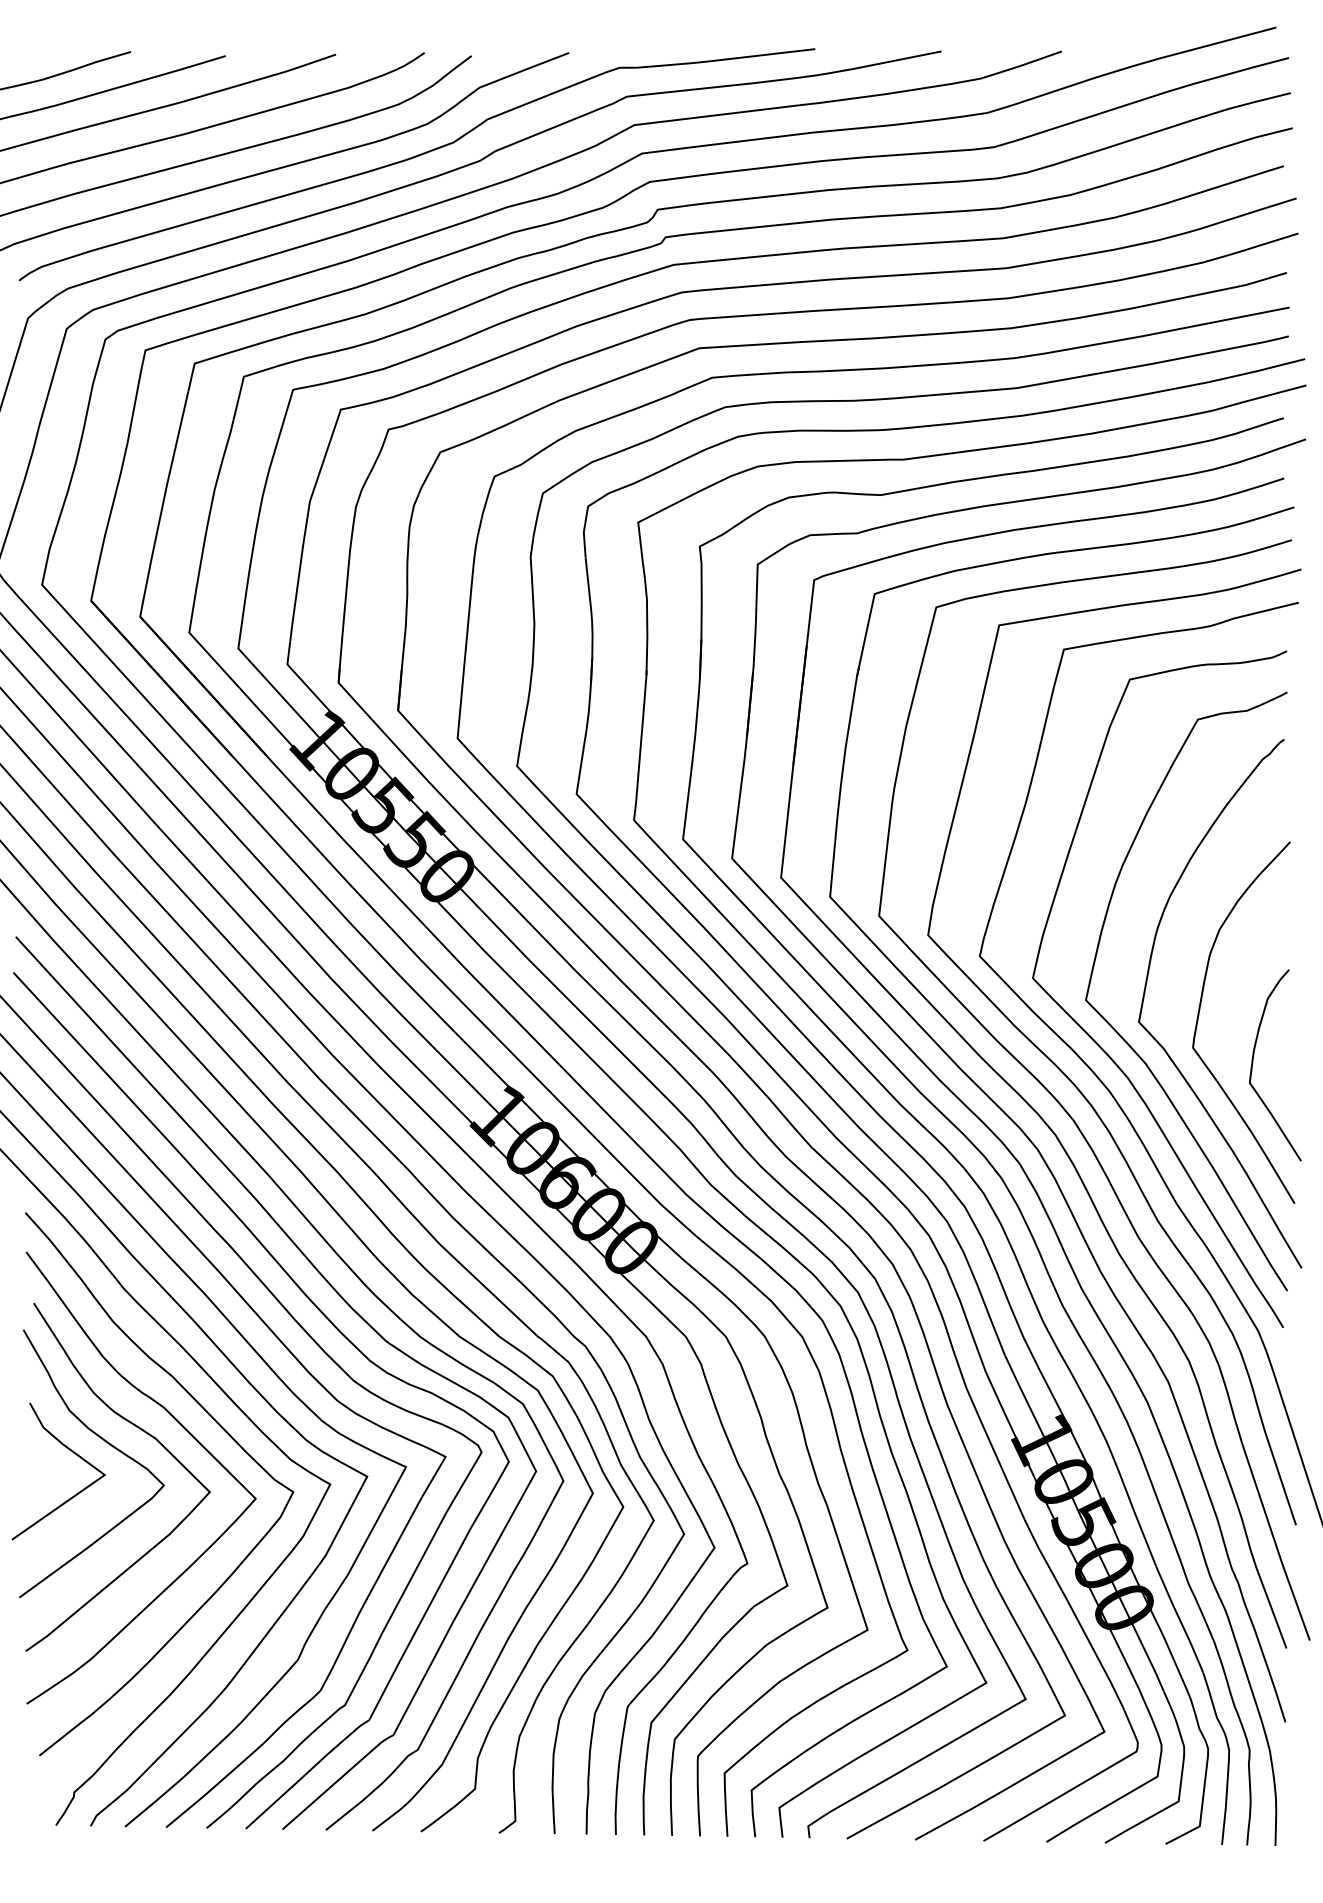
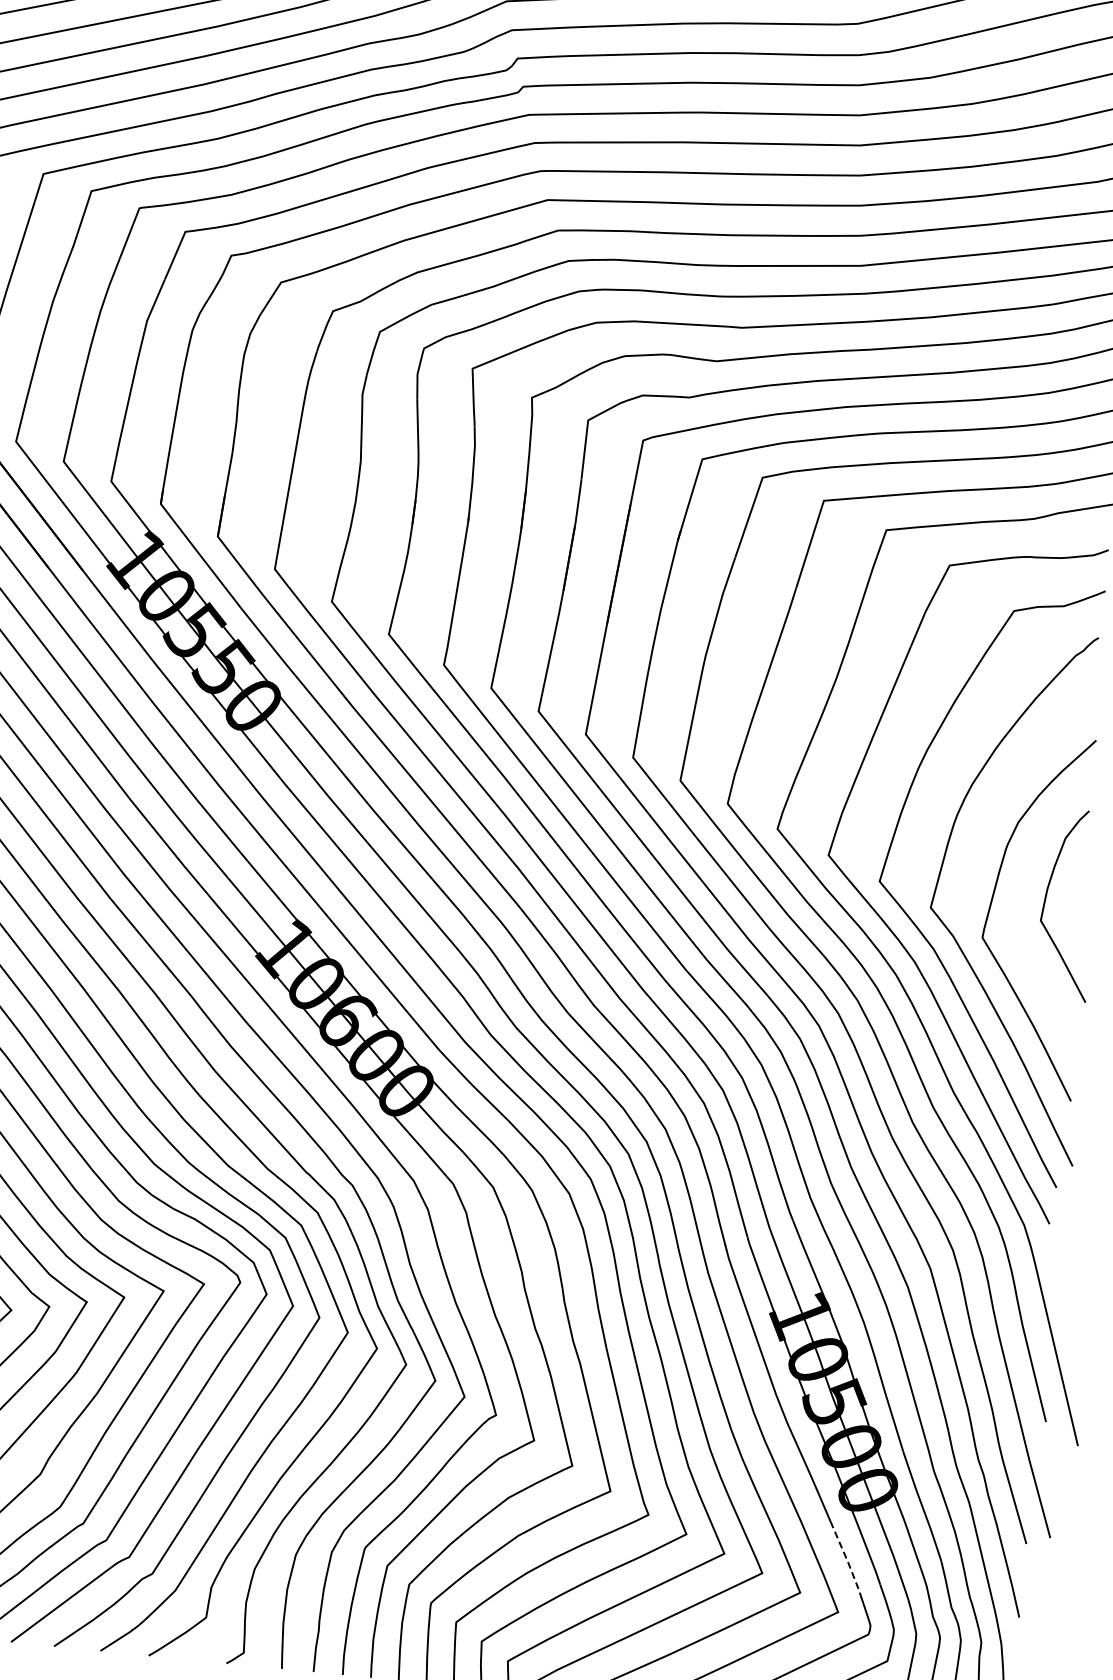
curve: (1253, 1063) -> (1046, 901), moved
line: (1107, 1676) -> (845, 1557), solid -> dashed

